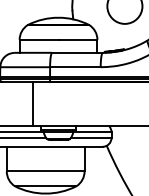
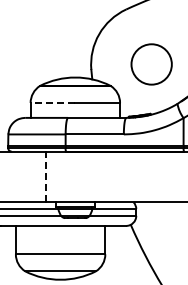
line: (38, 39) -> (52, 102), solid -> dashed
line: (32, 103) -> (45, 176), solid -> dashed

